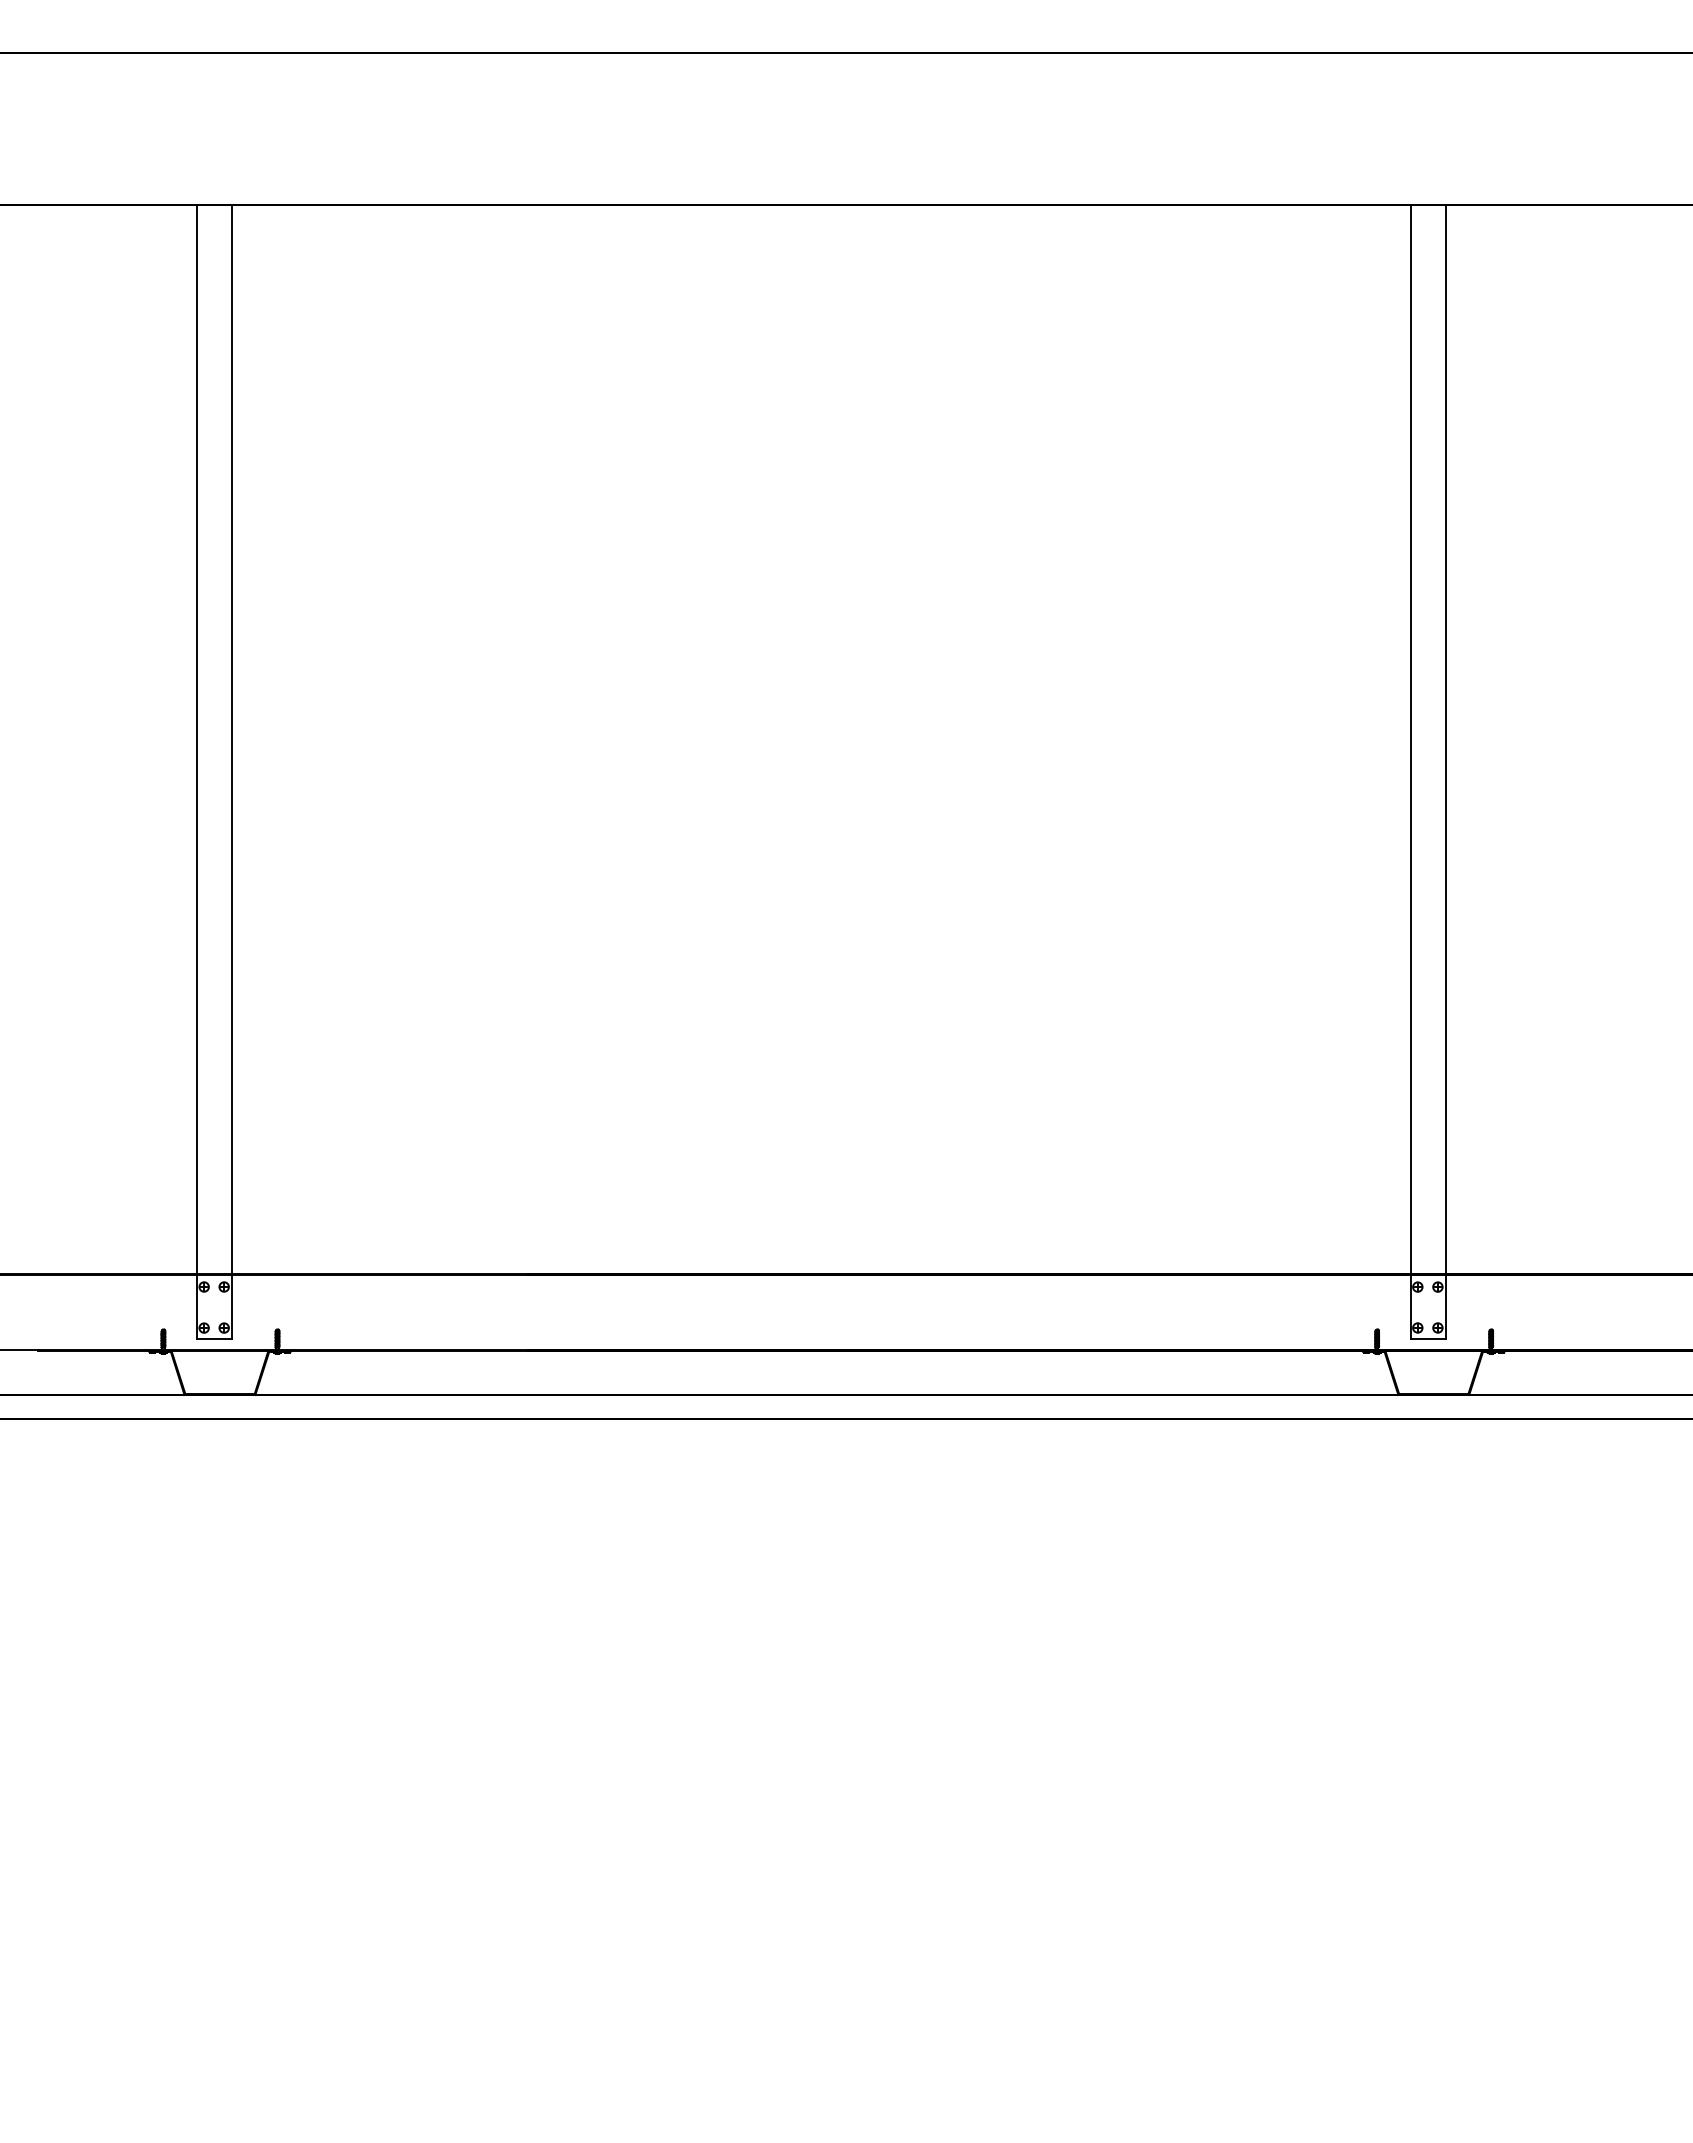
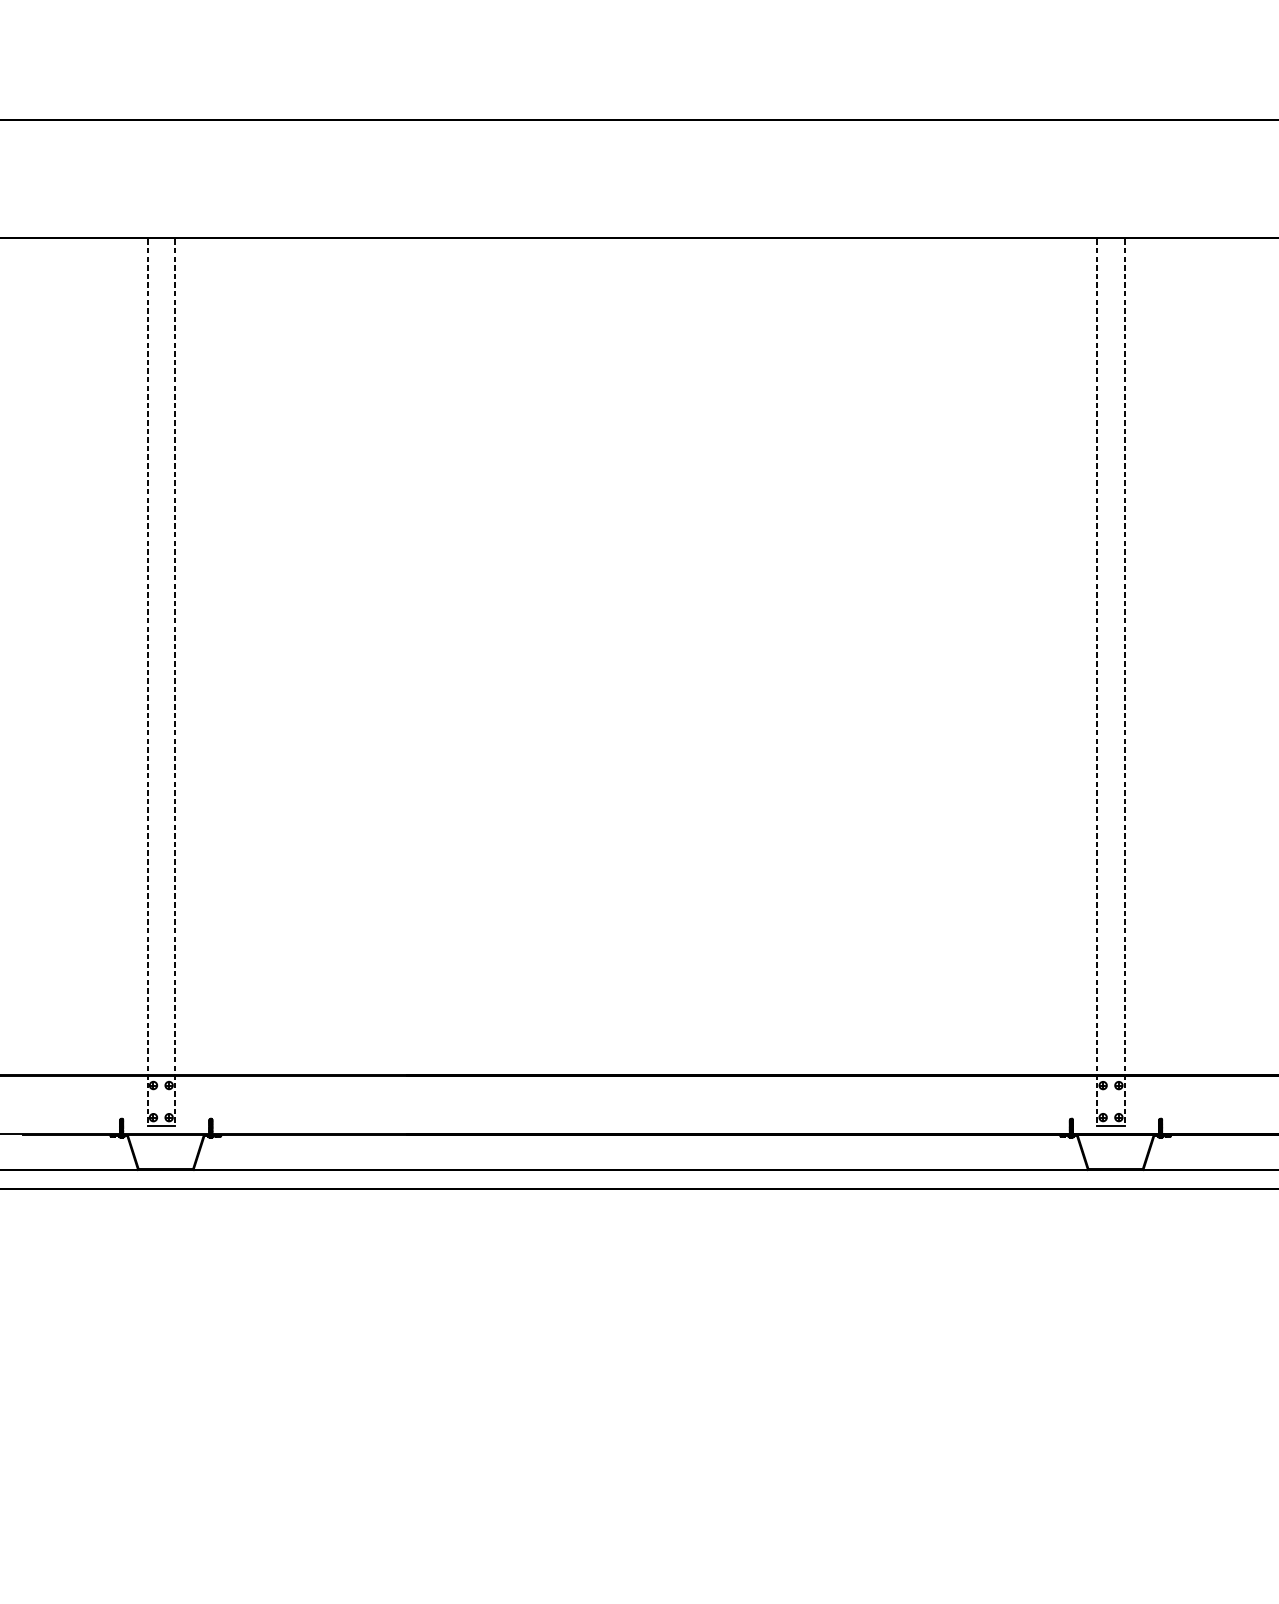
line: (196, 772) -> (147, 682), solid -> dashed
line: (232, 772) -> (175, 682), solid -> dashed
line: (1410, 772) -> (1097, 682), solid -> dashed
line: (1445, 772) -> (1124, 682), solid -> dashed

